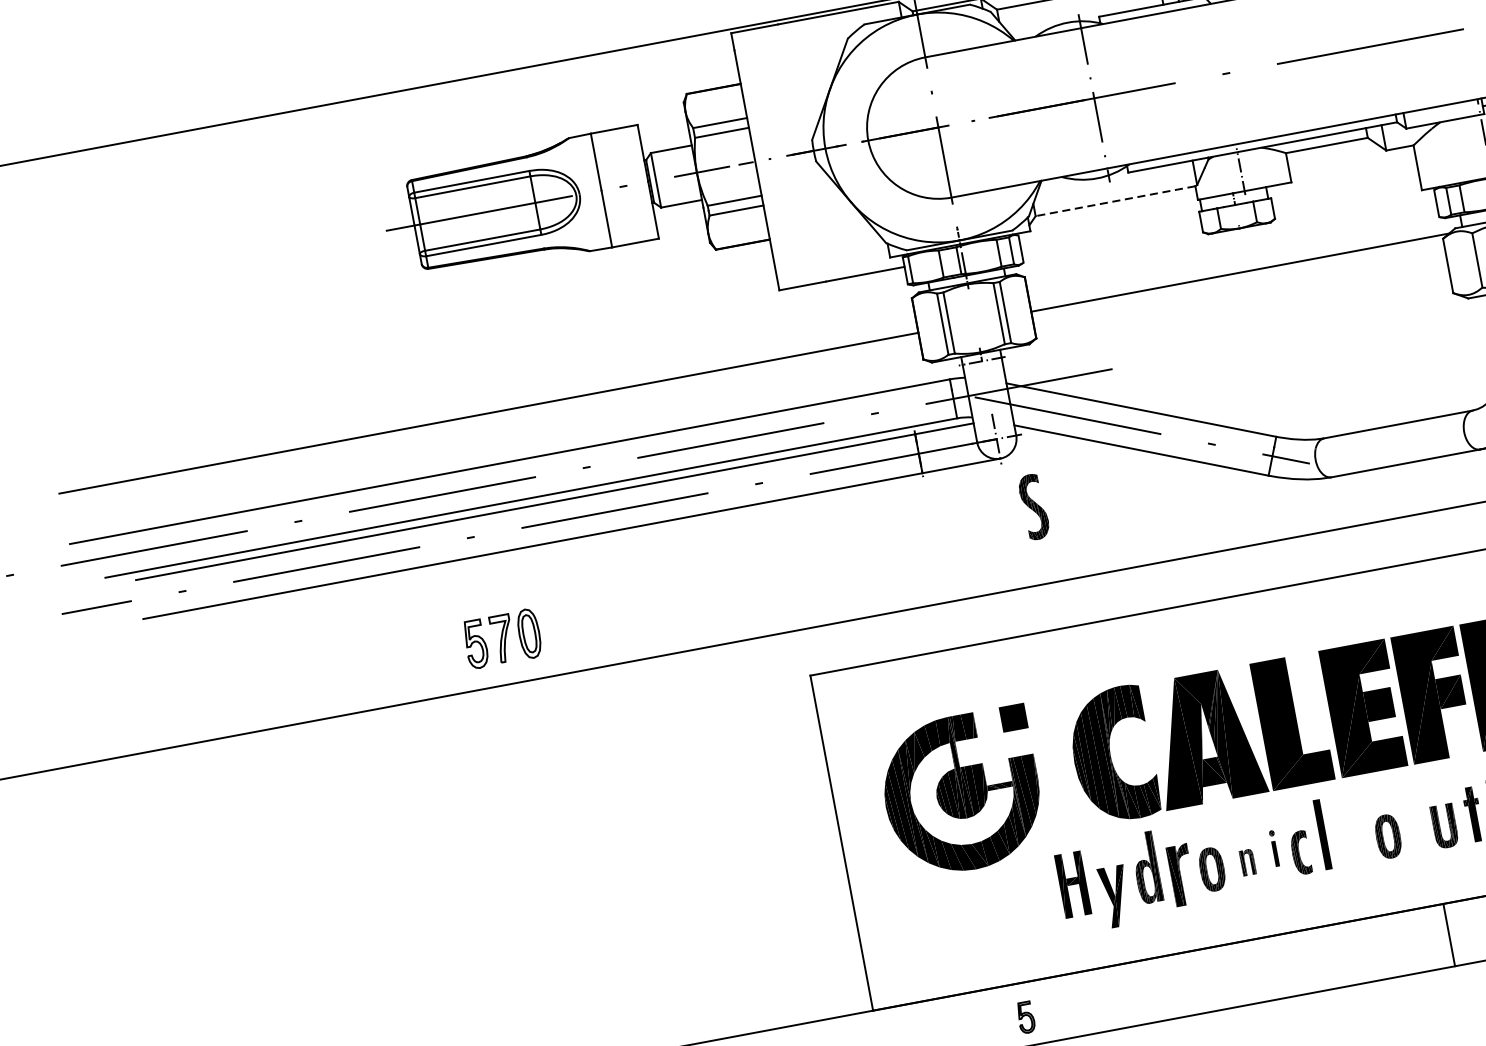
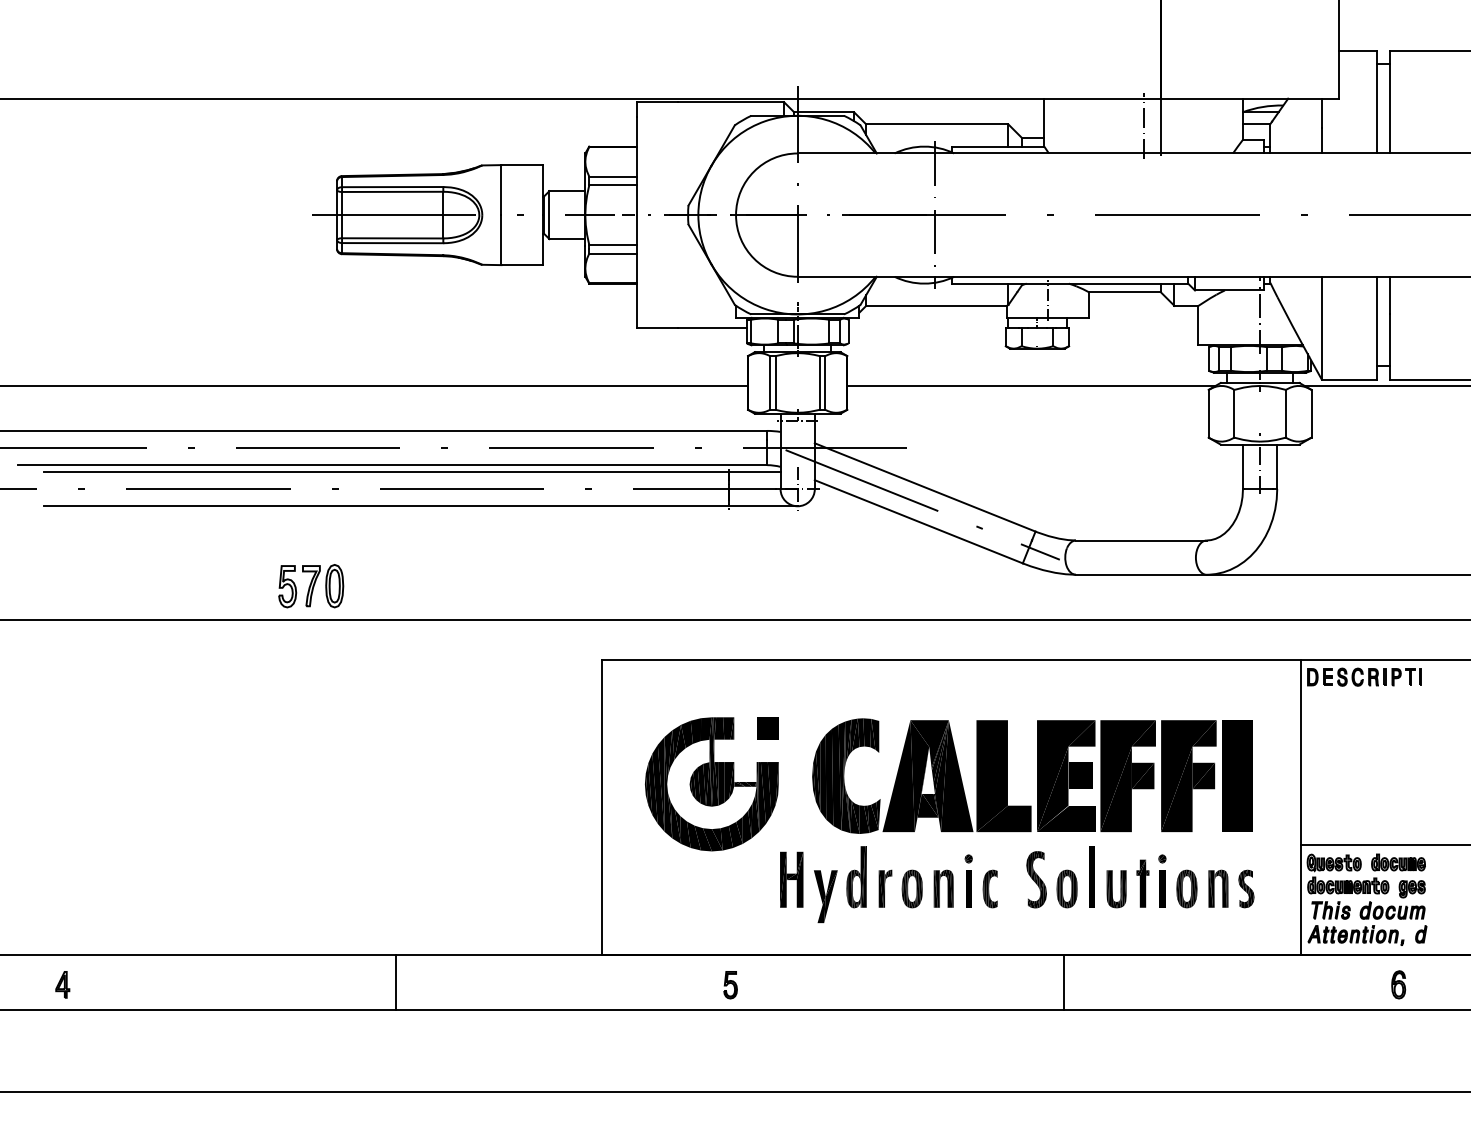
line: (1114, 200) -> (935, 305), dashed -> solid
part: (1033, 506) -> (1036, 879), moved
part: (503, 639) -> (311, 586), moved
part: (1322, 834) -> (1091, 876), moved
part: (1274, 847) -> (968, 880), size x1.67
part: (1247, 862) -> (943, 888), size x1.67
part: (1181, 874) -> (885, 888), size x0.71
line: (1449, 934) -> (1064, 981), moved

